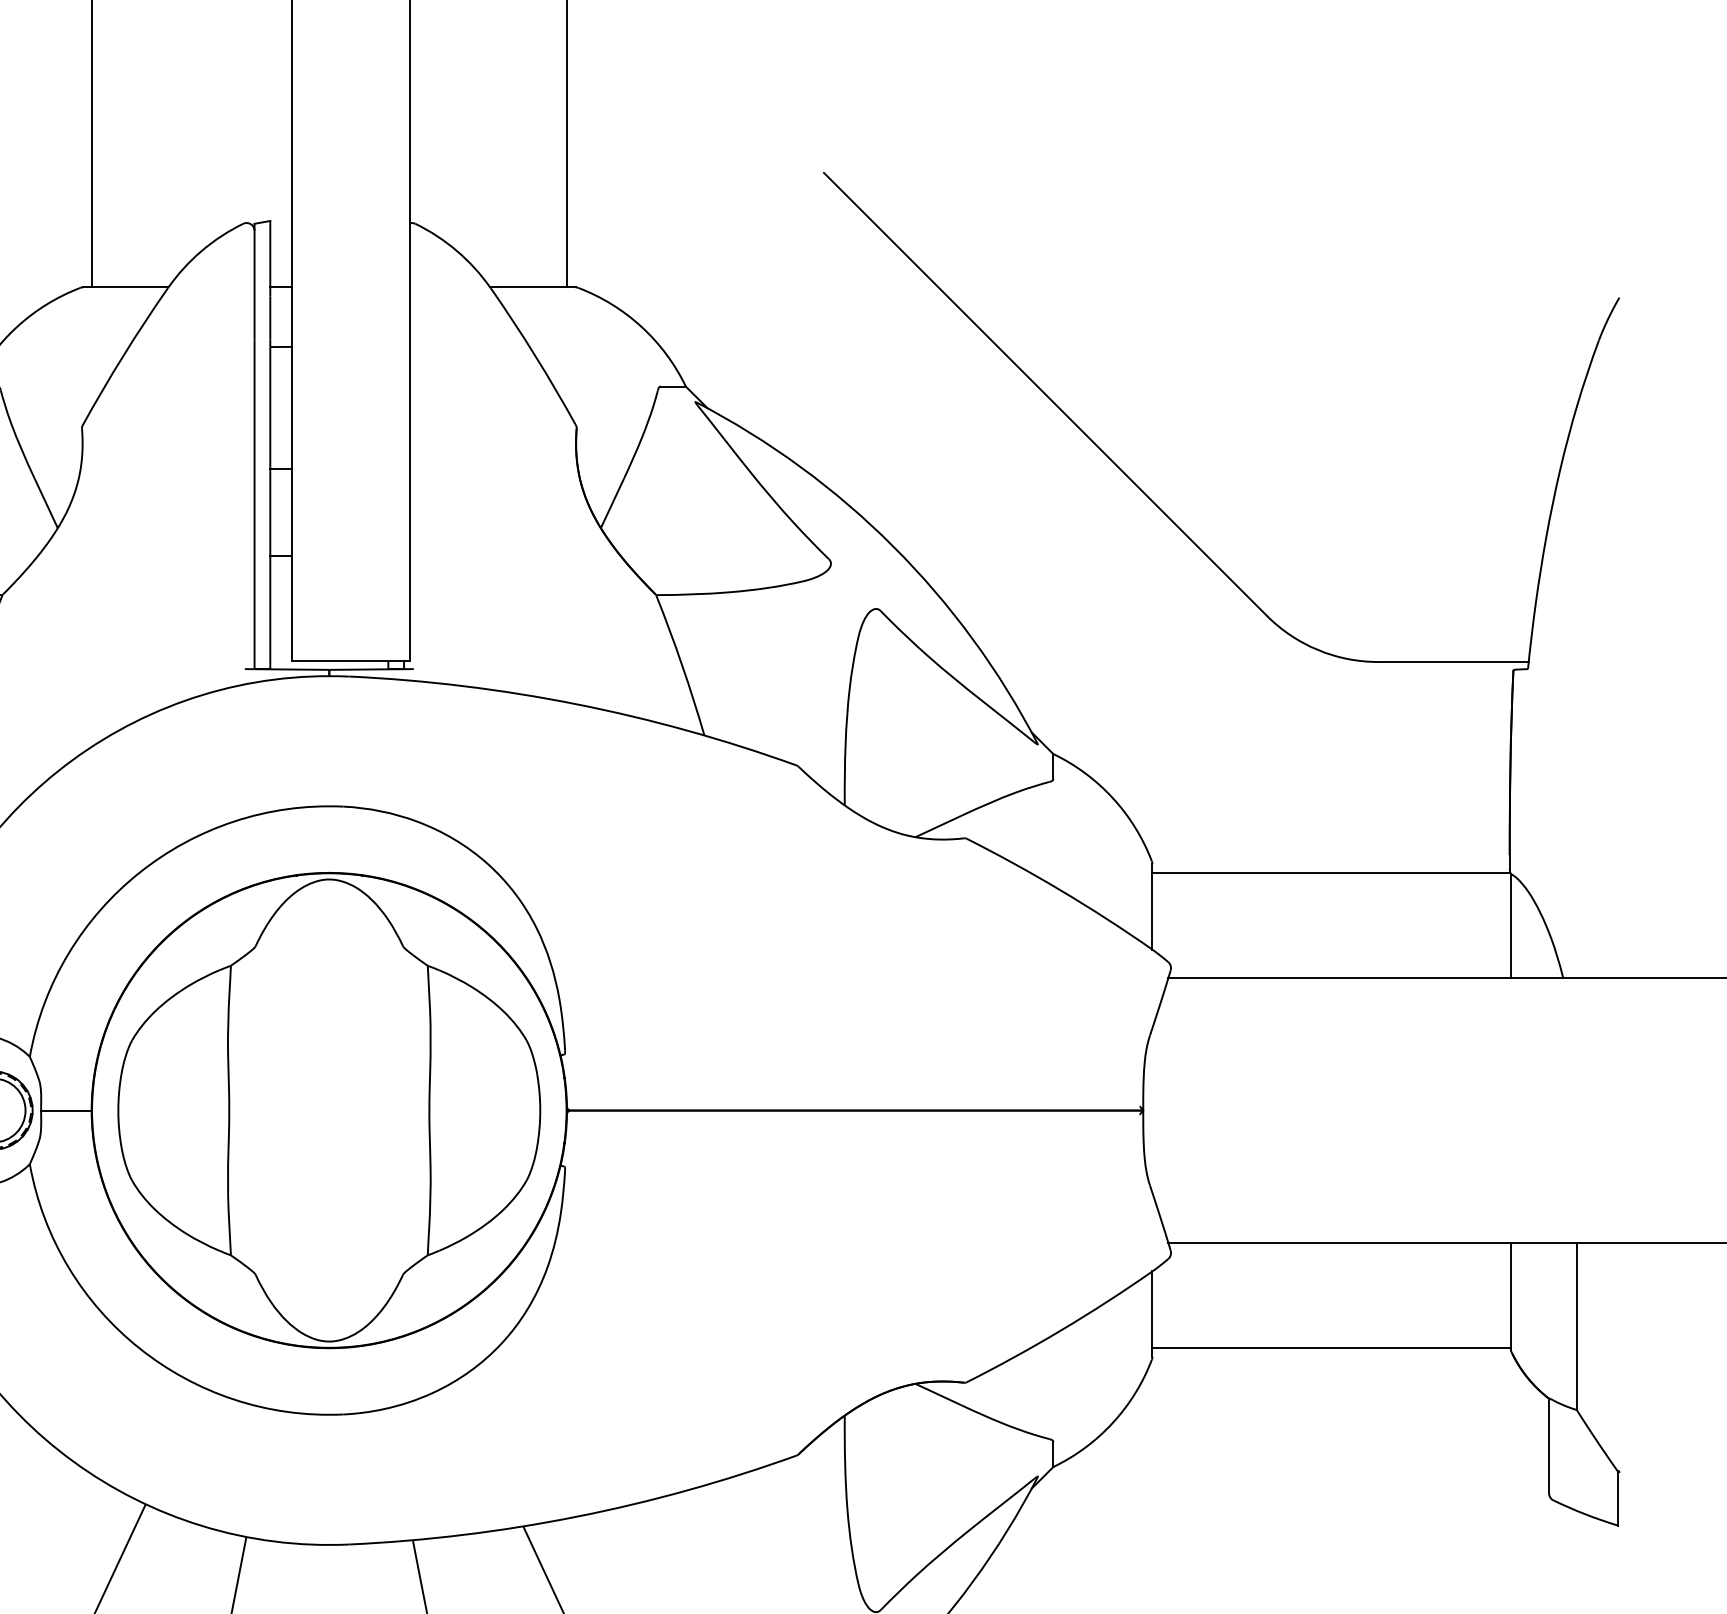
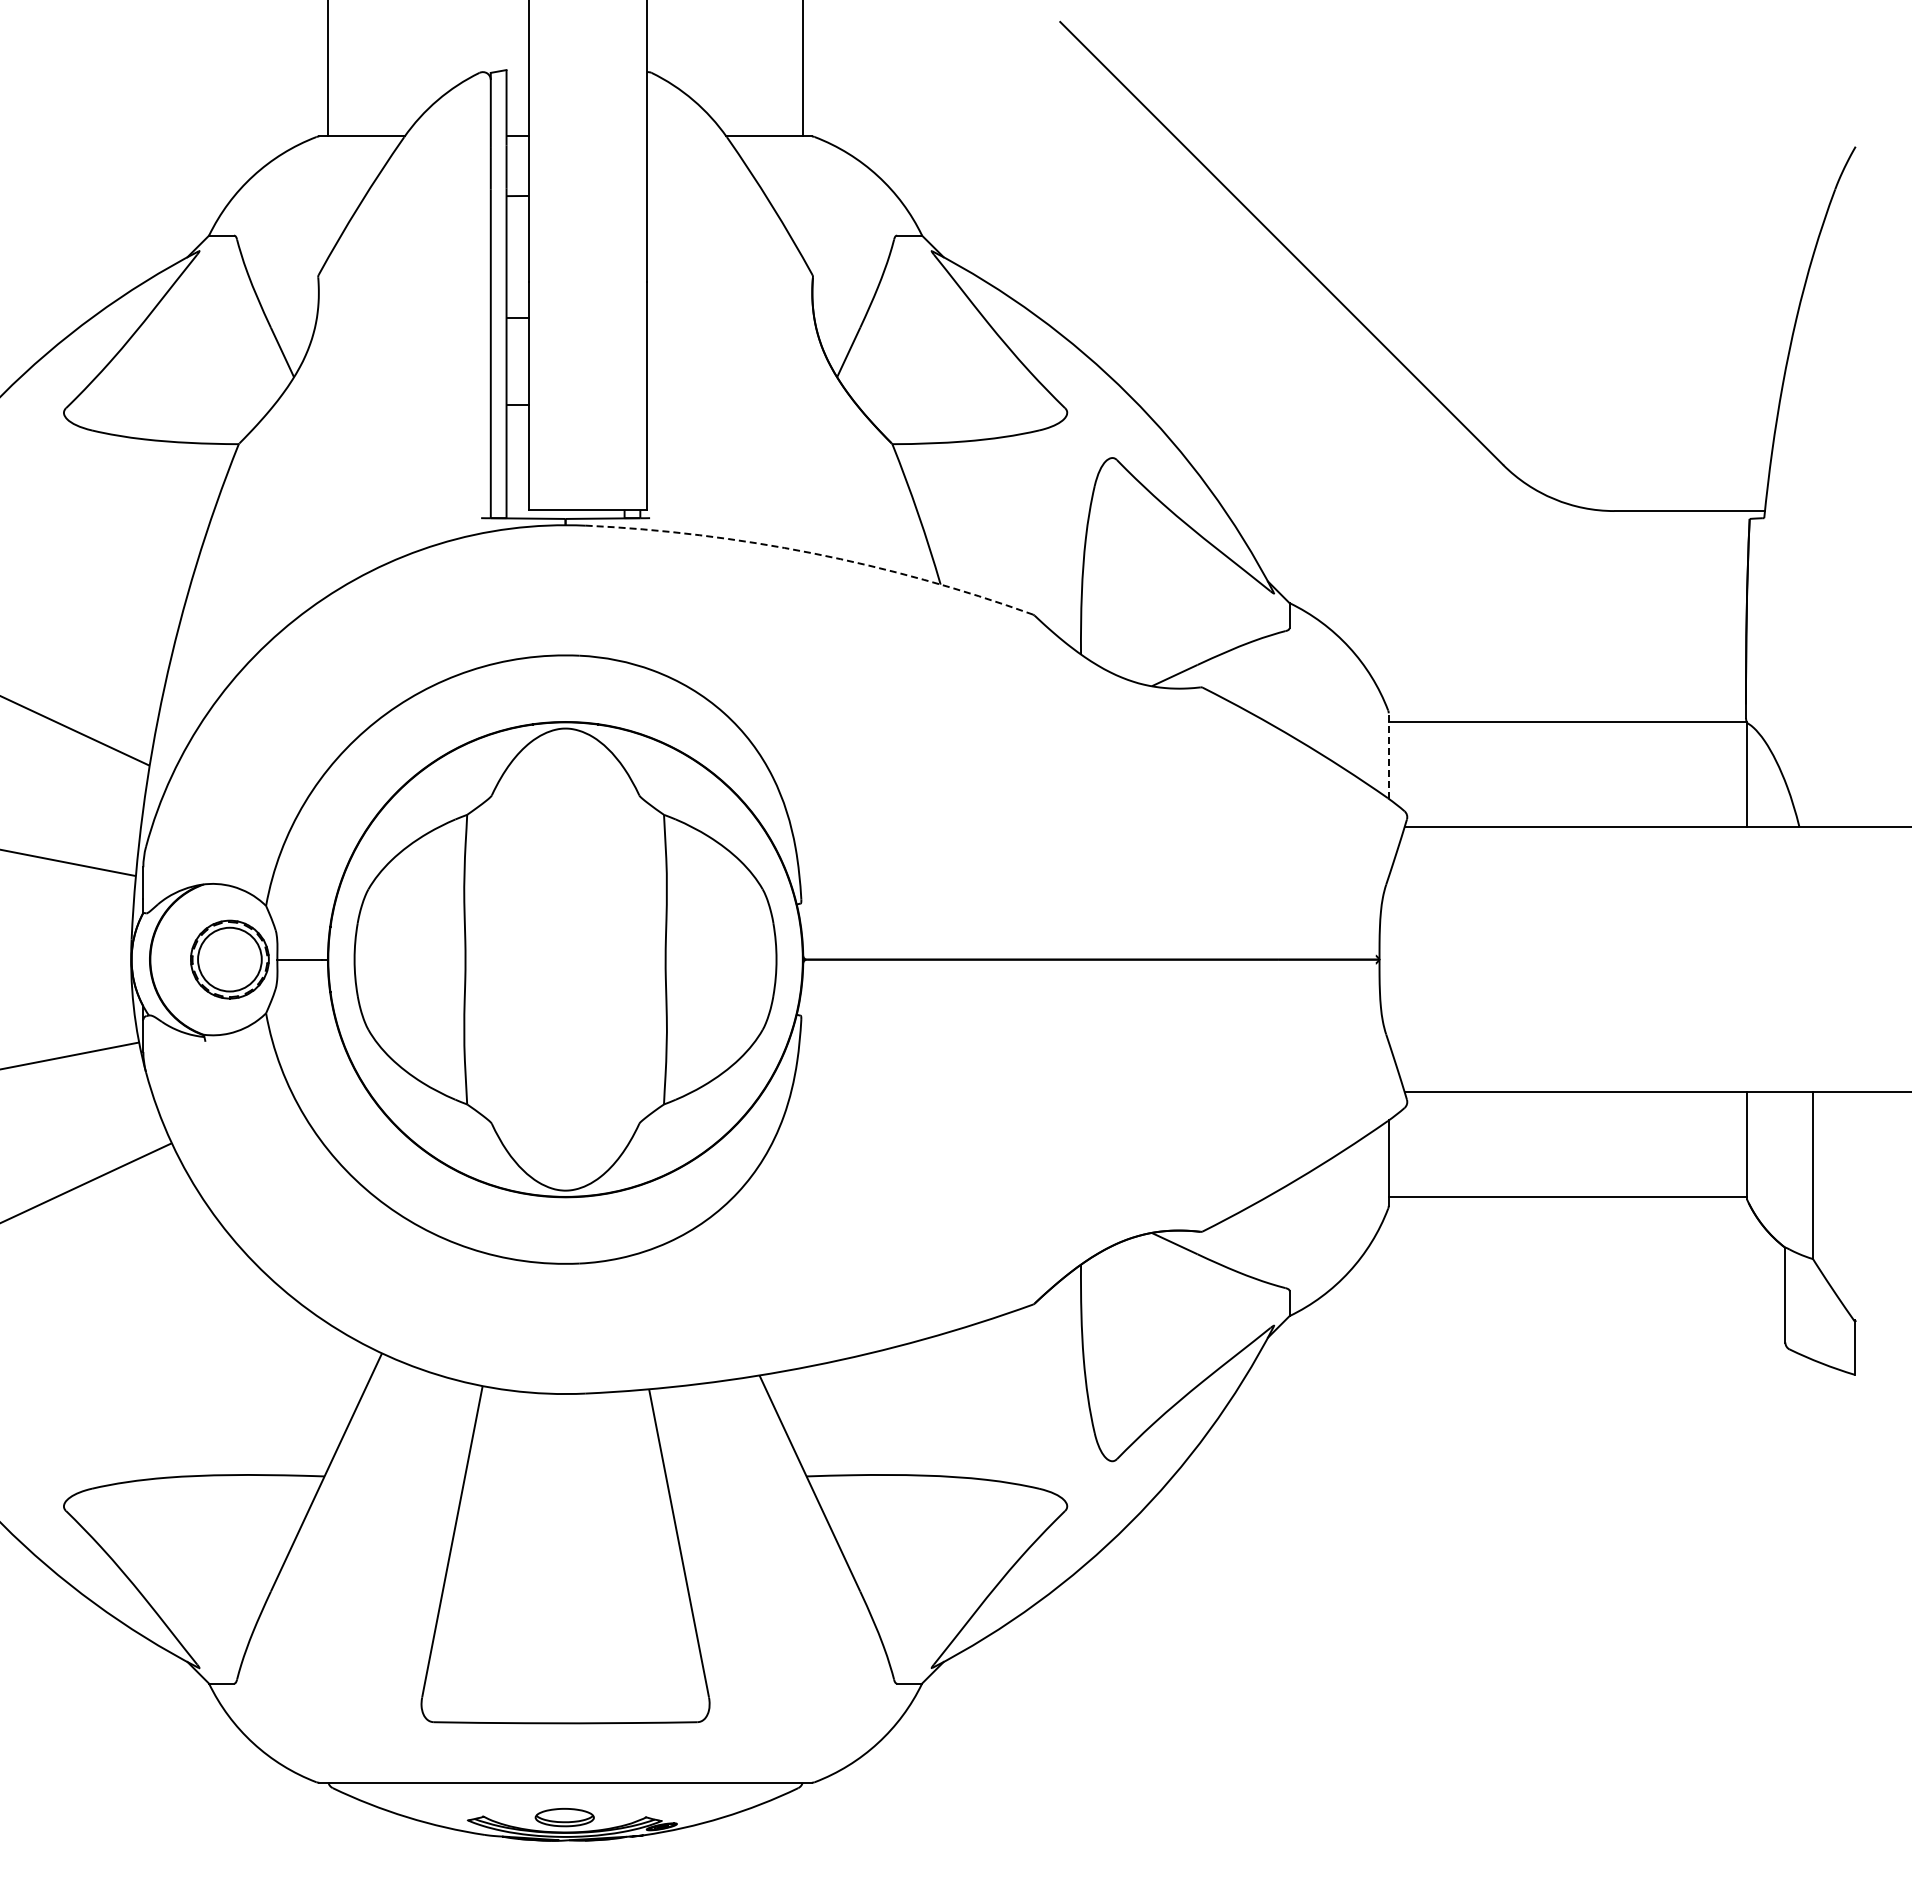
arc: (576, 704) -> (812, 553), solid -> dashed
line: (1152, 907) -> (1388, 756), solid -> dashed

